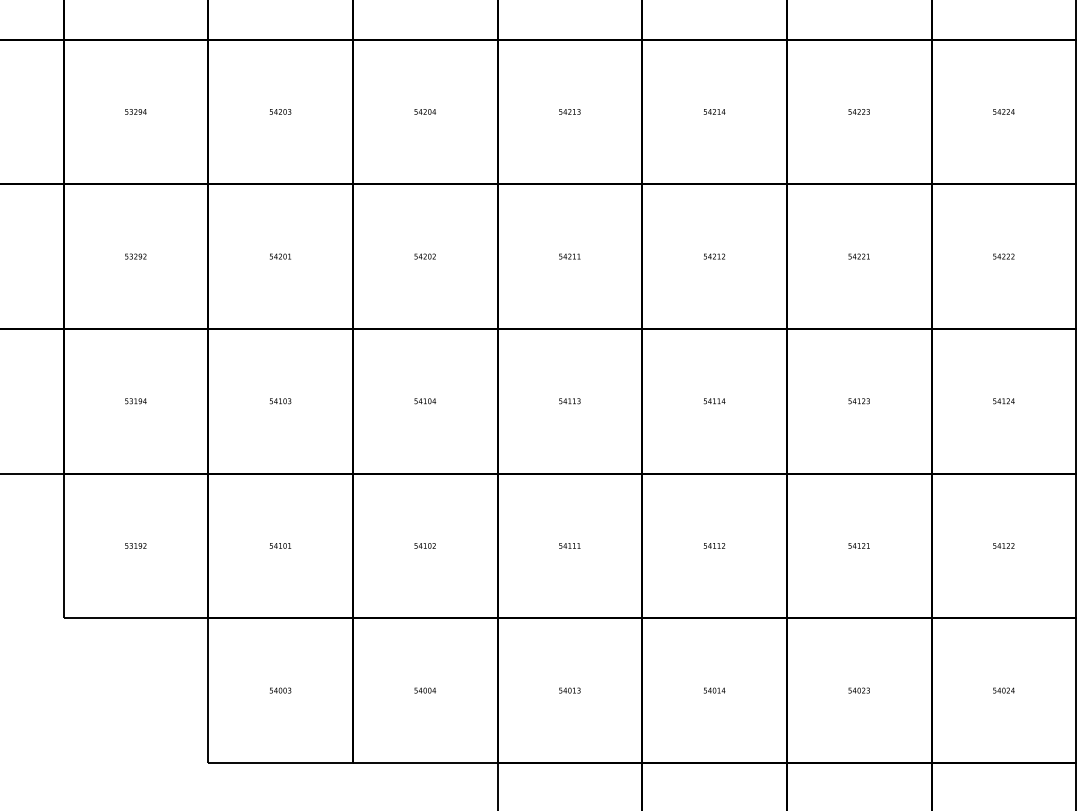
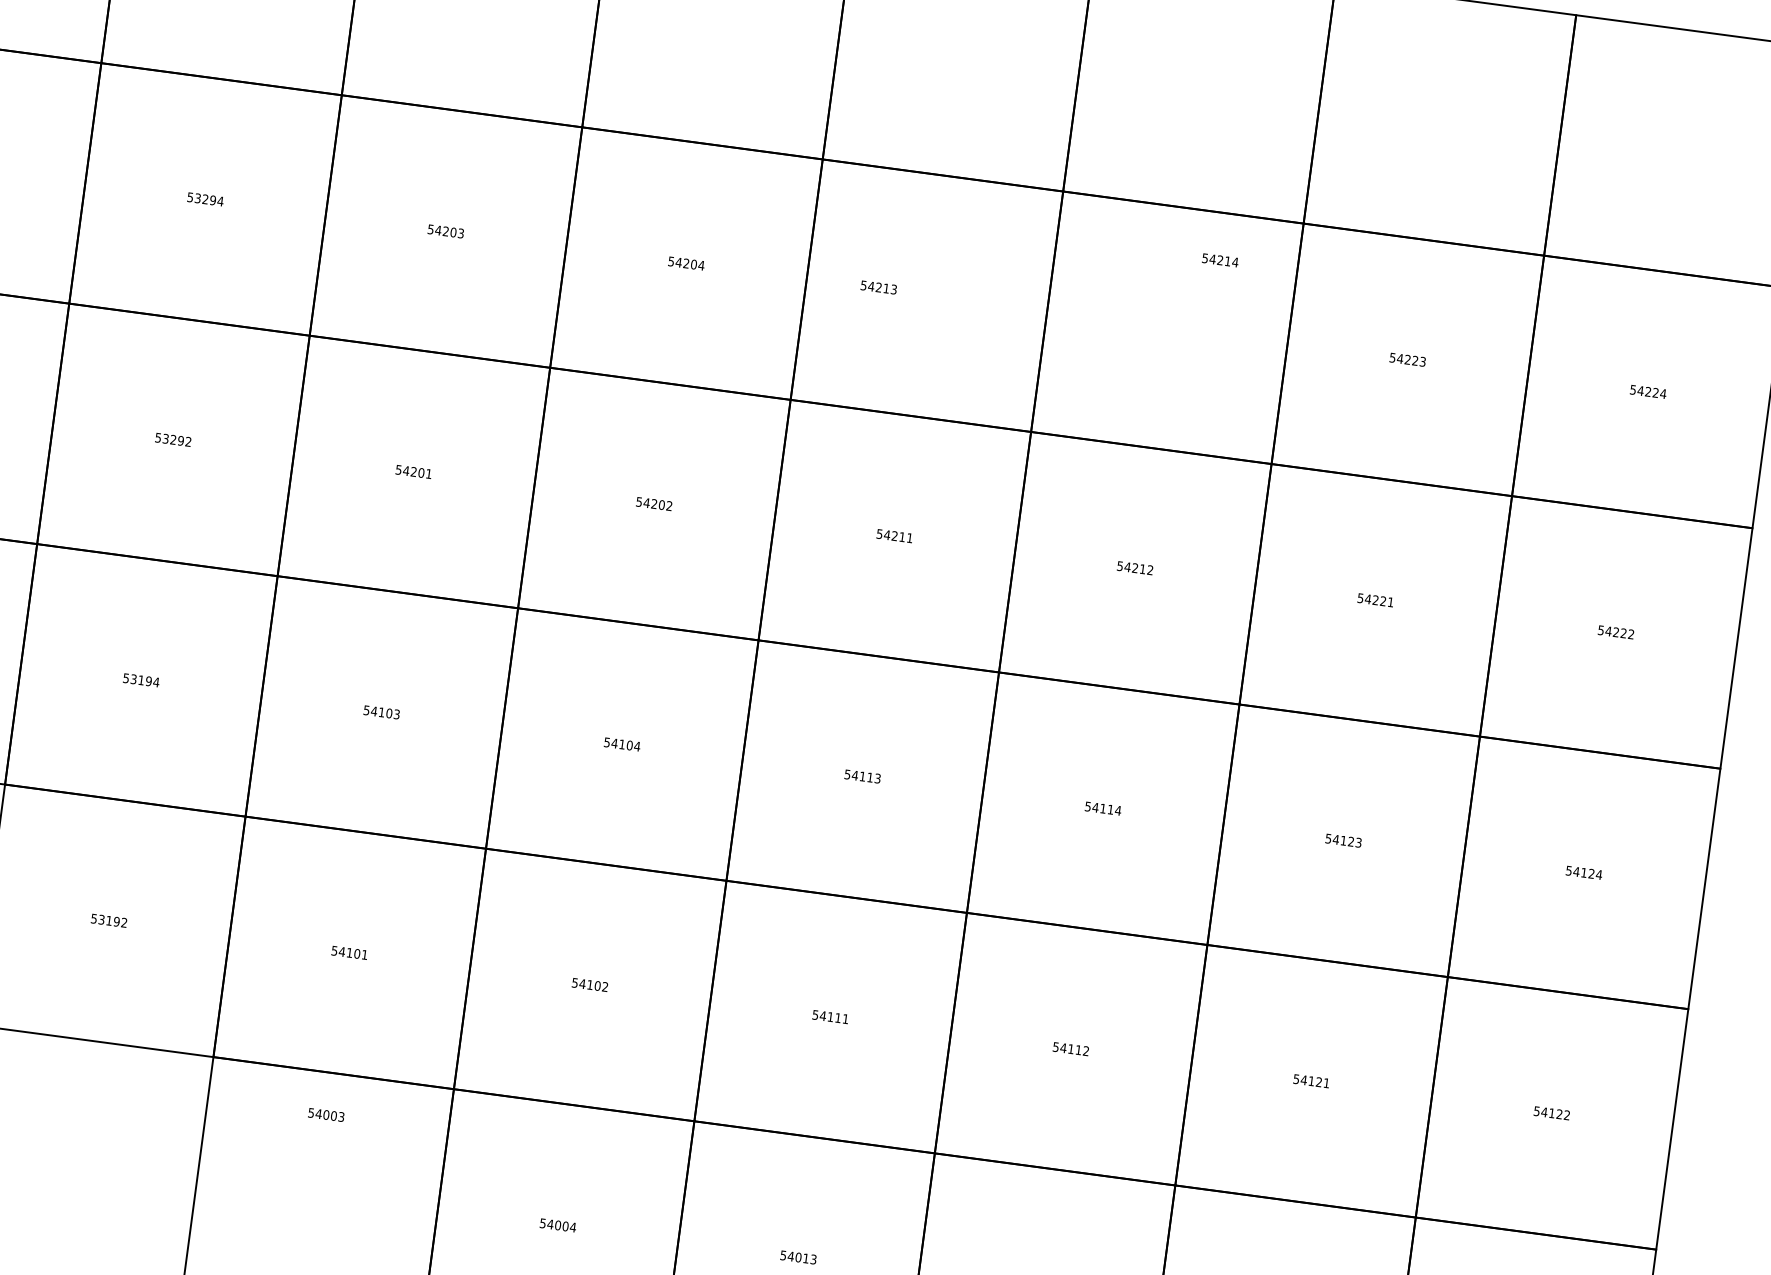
text: (569, 111) -> (878, 286), moved
text: (714, 111) -> (1220, 259), moved
text: (280, 690) -> (326, 1114), moved

